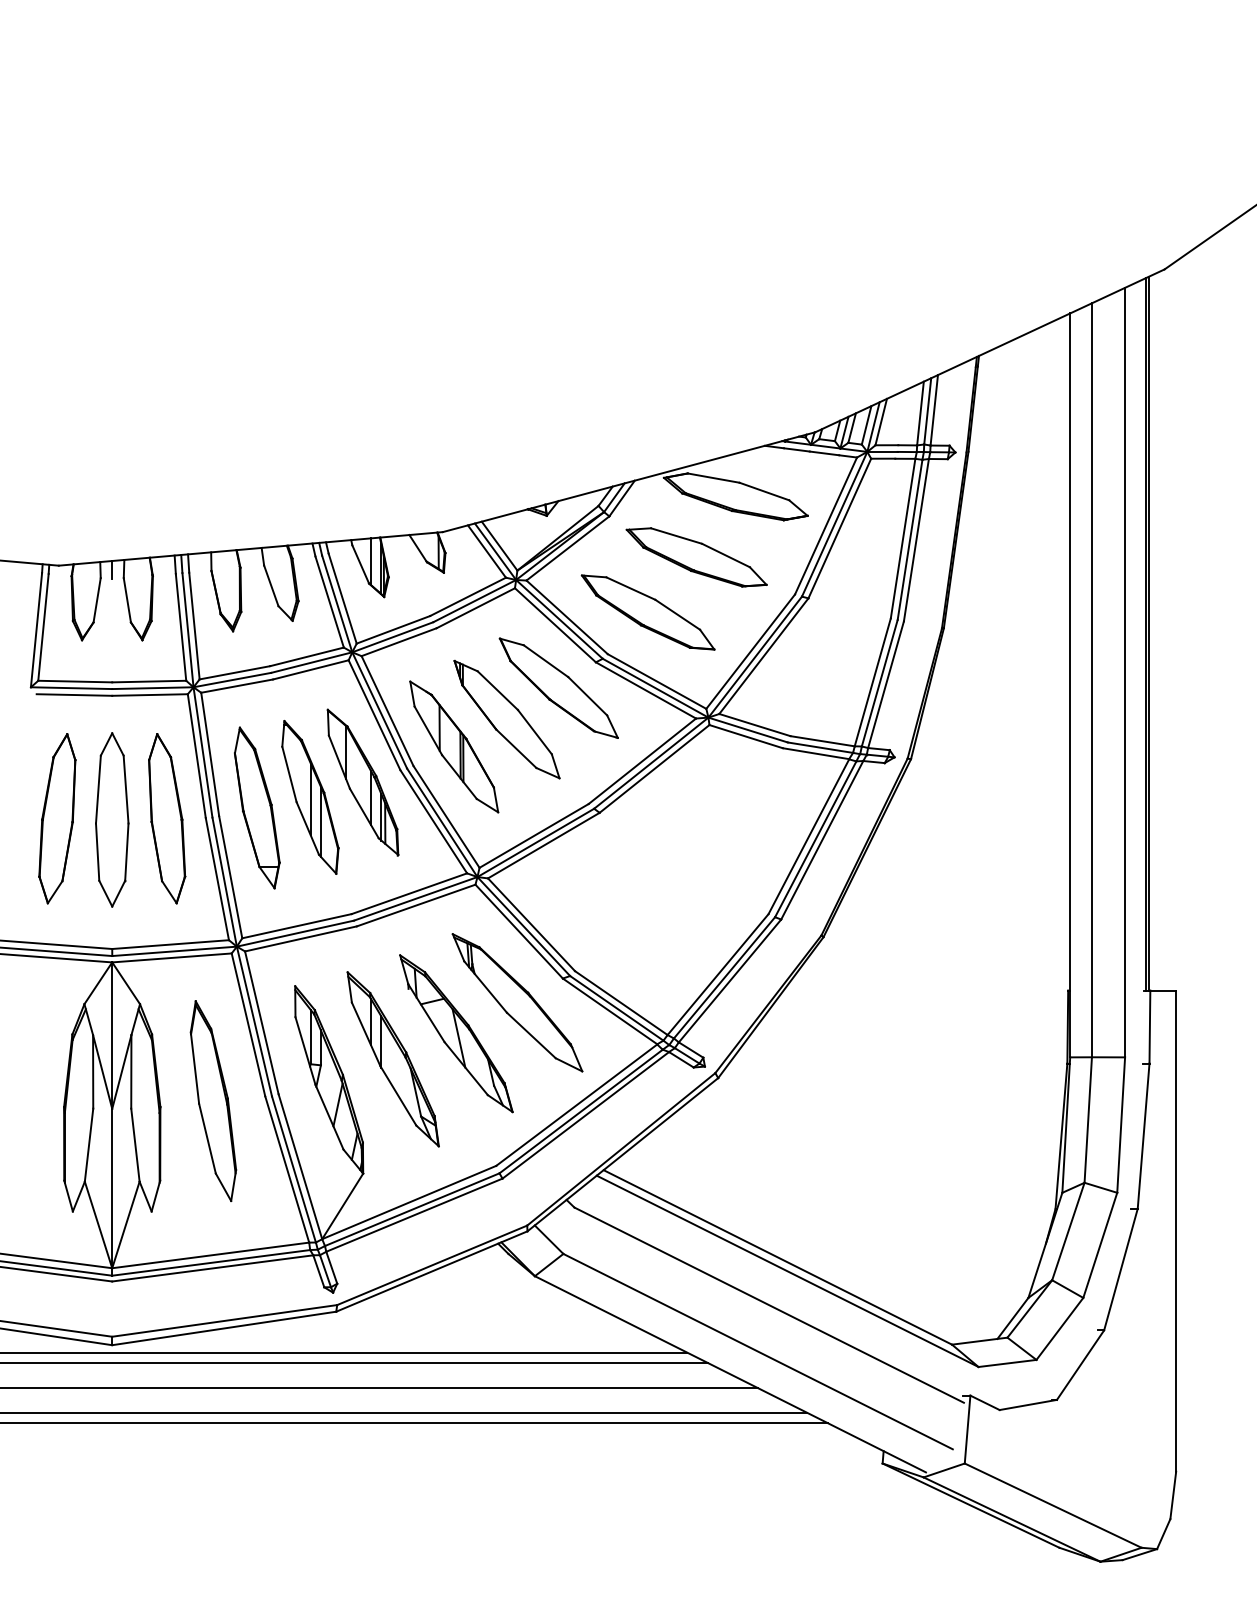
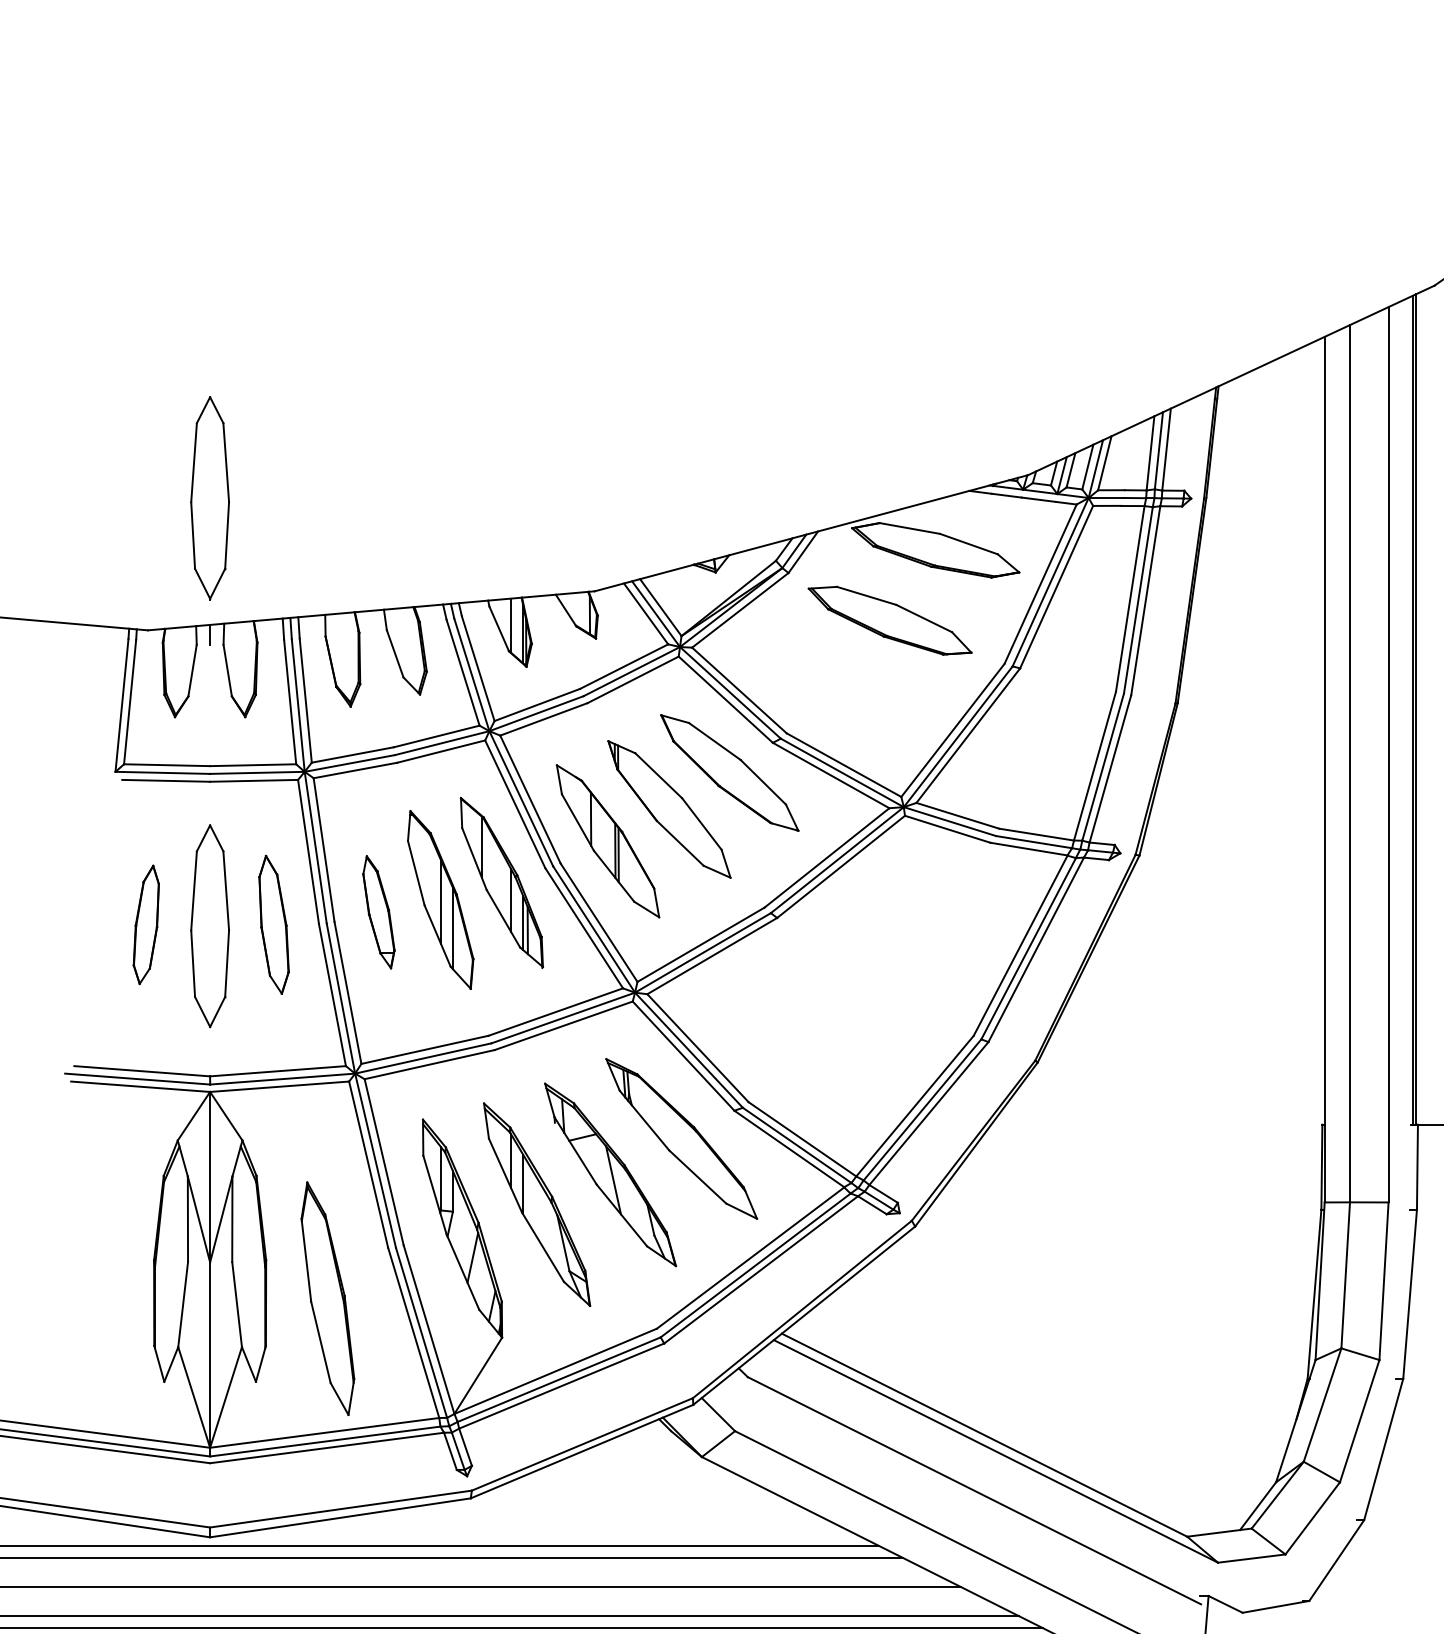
part: (112, 451) -> (210, 497), added
part: (647, 612) -> (832, 684), removed
part: (257, 807) -> (379, 911), size x0.6
part: (57, 818) -> (146, 924), size x0.6
part: (167, 818) -> (274, 924), size x0.7
part: (213, 1101) -> (327, 1299), moved

